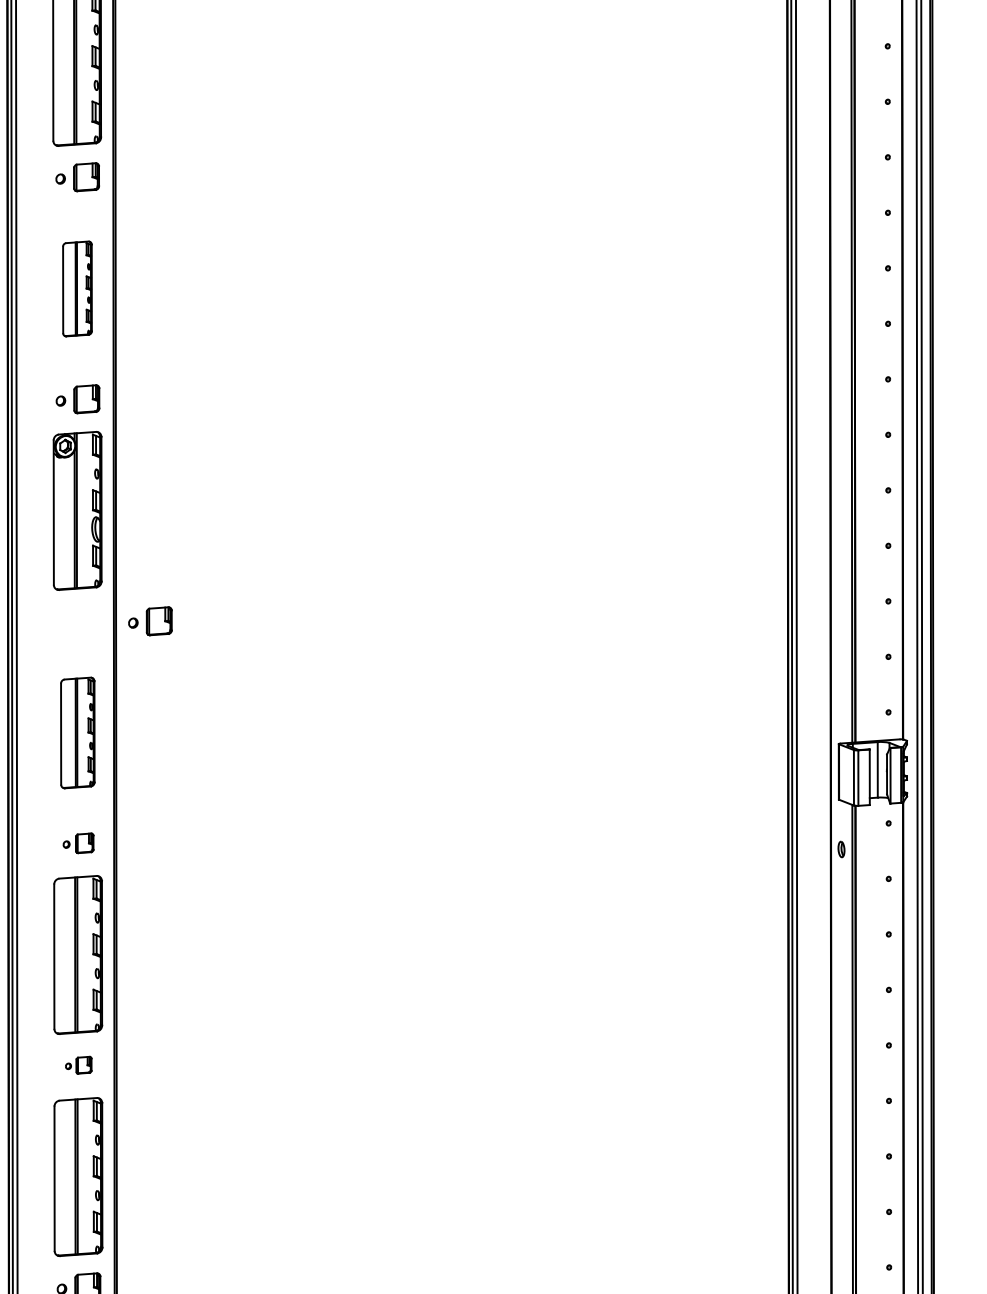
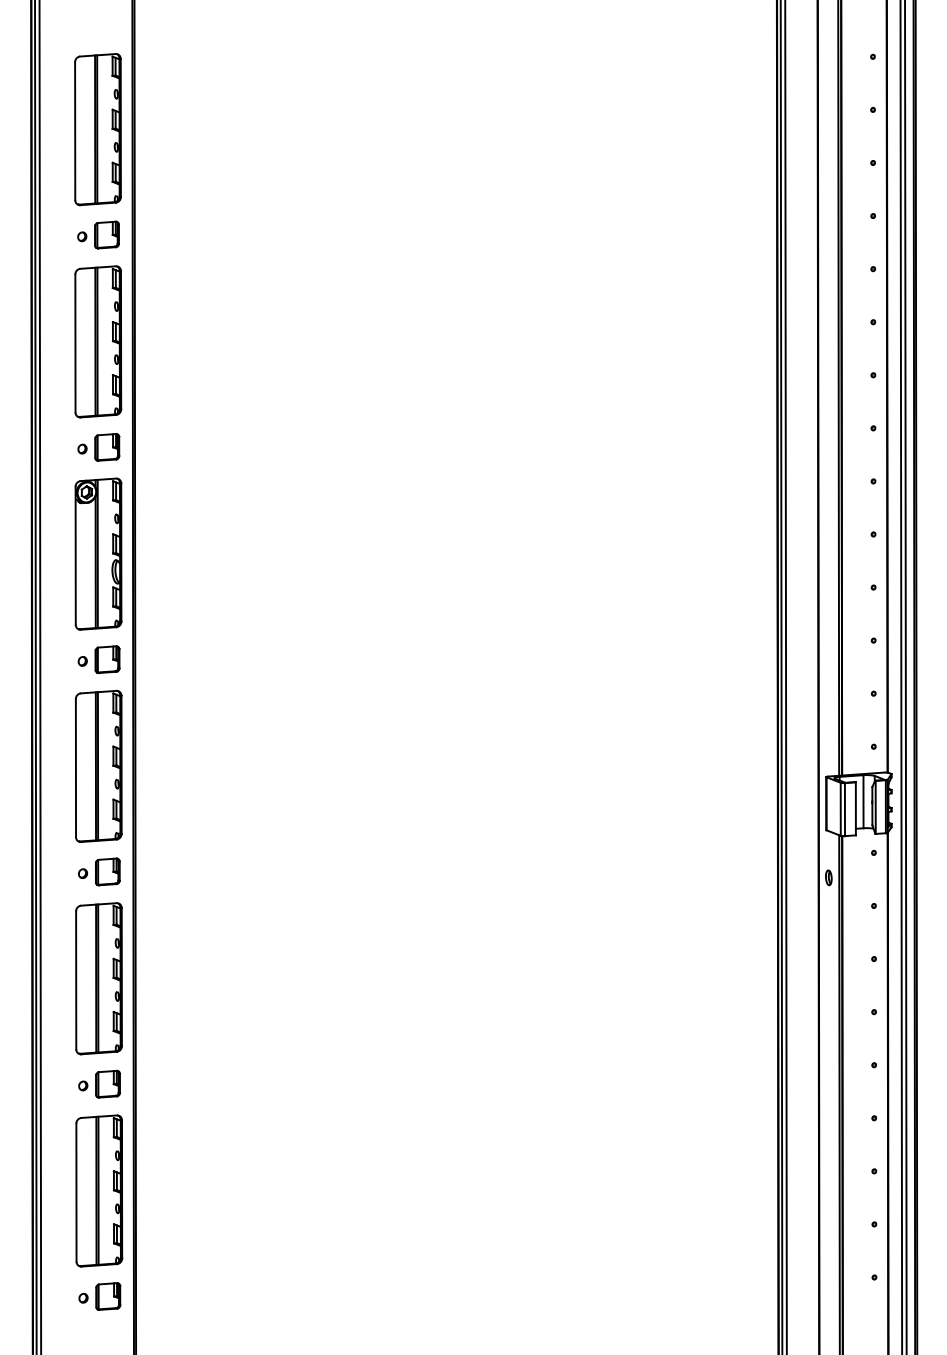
part: (77, 288) -> (98, 341), size x1.67
part: (149, 621) -> (98, 659), moved
part: (77, 733) -> (98, 766), size x1.43
part: (78, 842) -> (99, 871), size x1.43
part: (78, 1064) -> (99, 1083), size x1.67

